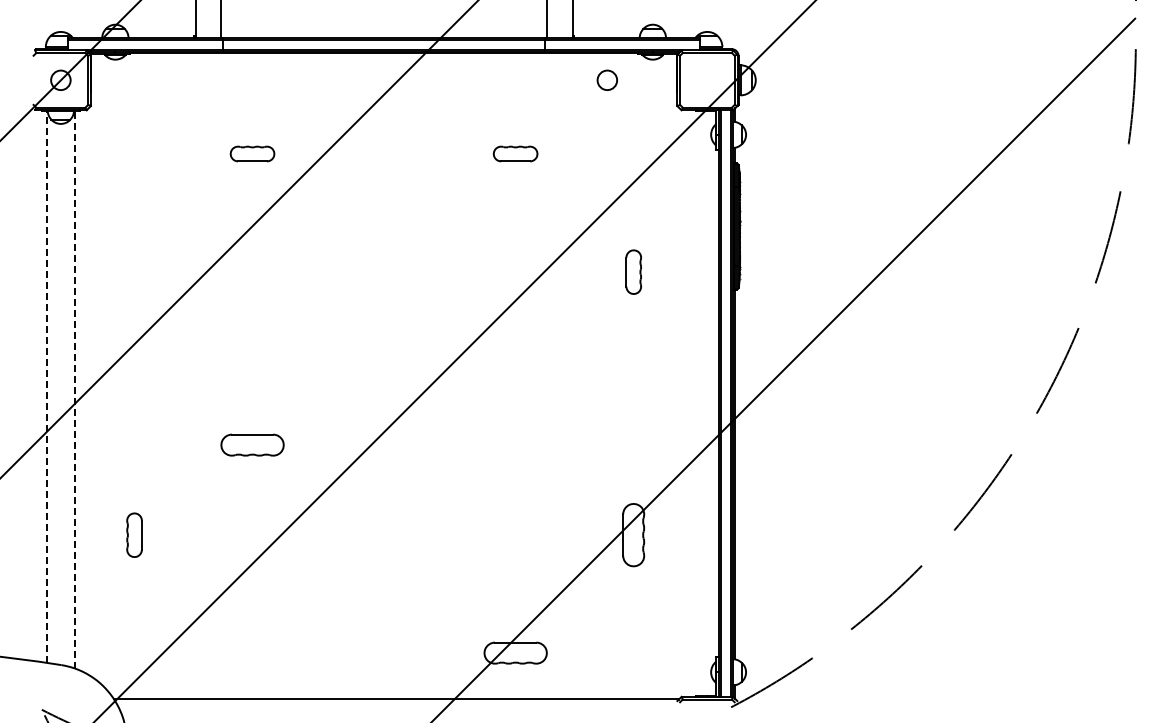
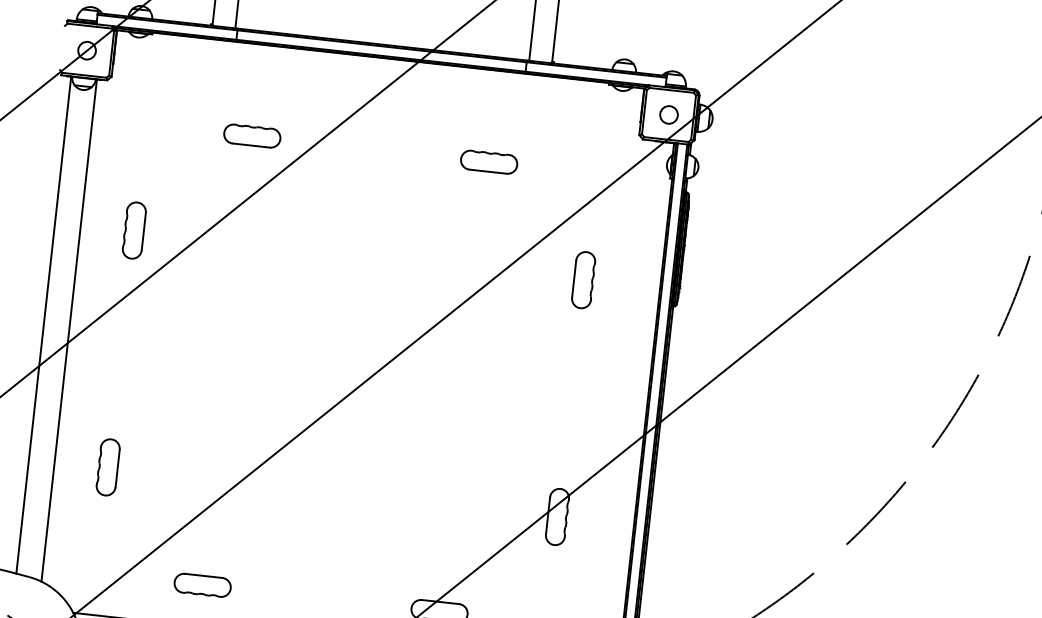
circle: (606, 79) -> (668, 114), moved
part: (252, 153) -> (252, 135), size x1.43
part: (515, 153) -> (489, 161), size x1.43
part: (134, 271) -> (134, 230), added
part: (633, 272) -> (583, 280), size x1.43
line: (46, 386) -> (43, 324), dashed -> solid
line: (75, 389) -> (69, 330), dashed -> solid
part: (252, 444) -> (202, 584), moved
part: (134, 535) -> (108, 467), size x1.43

